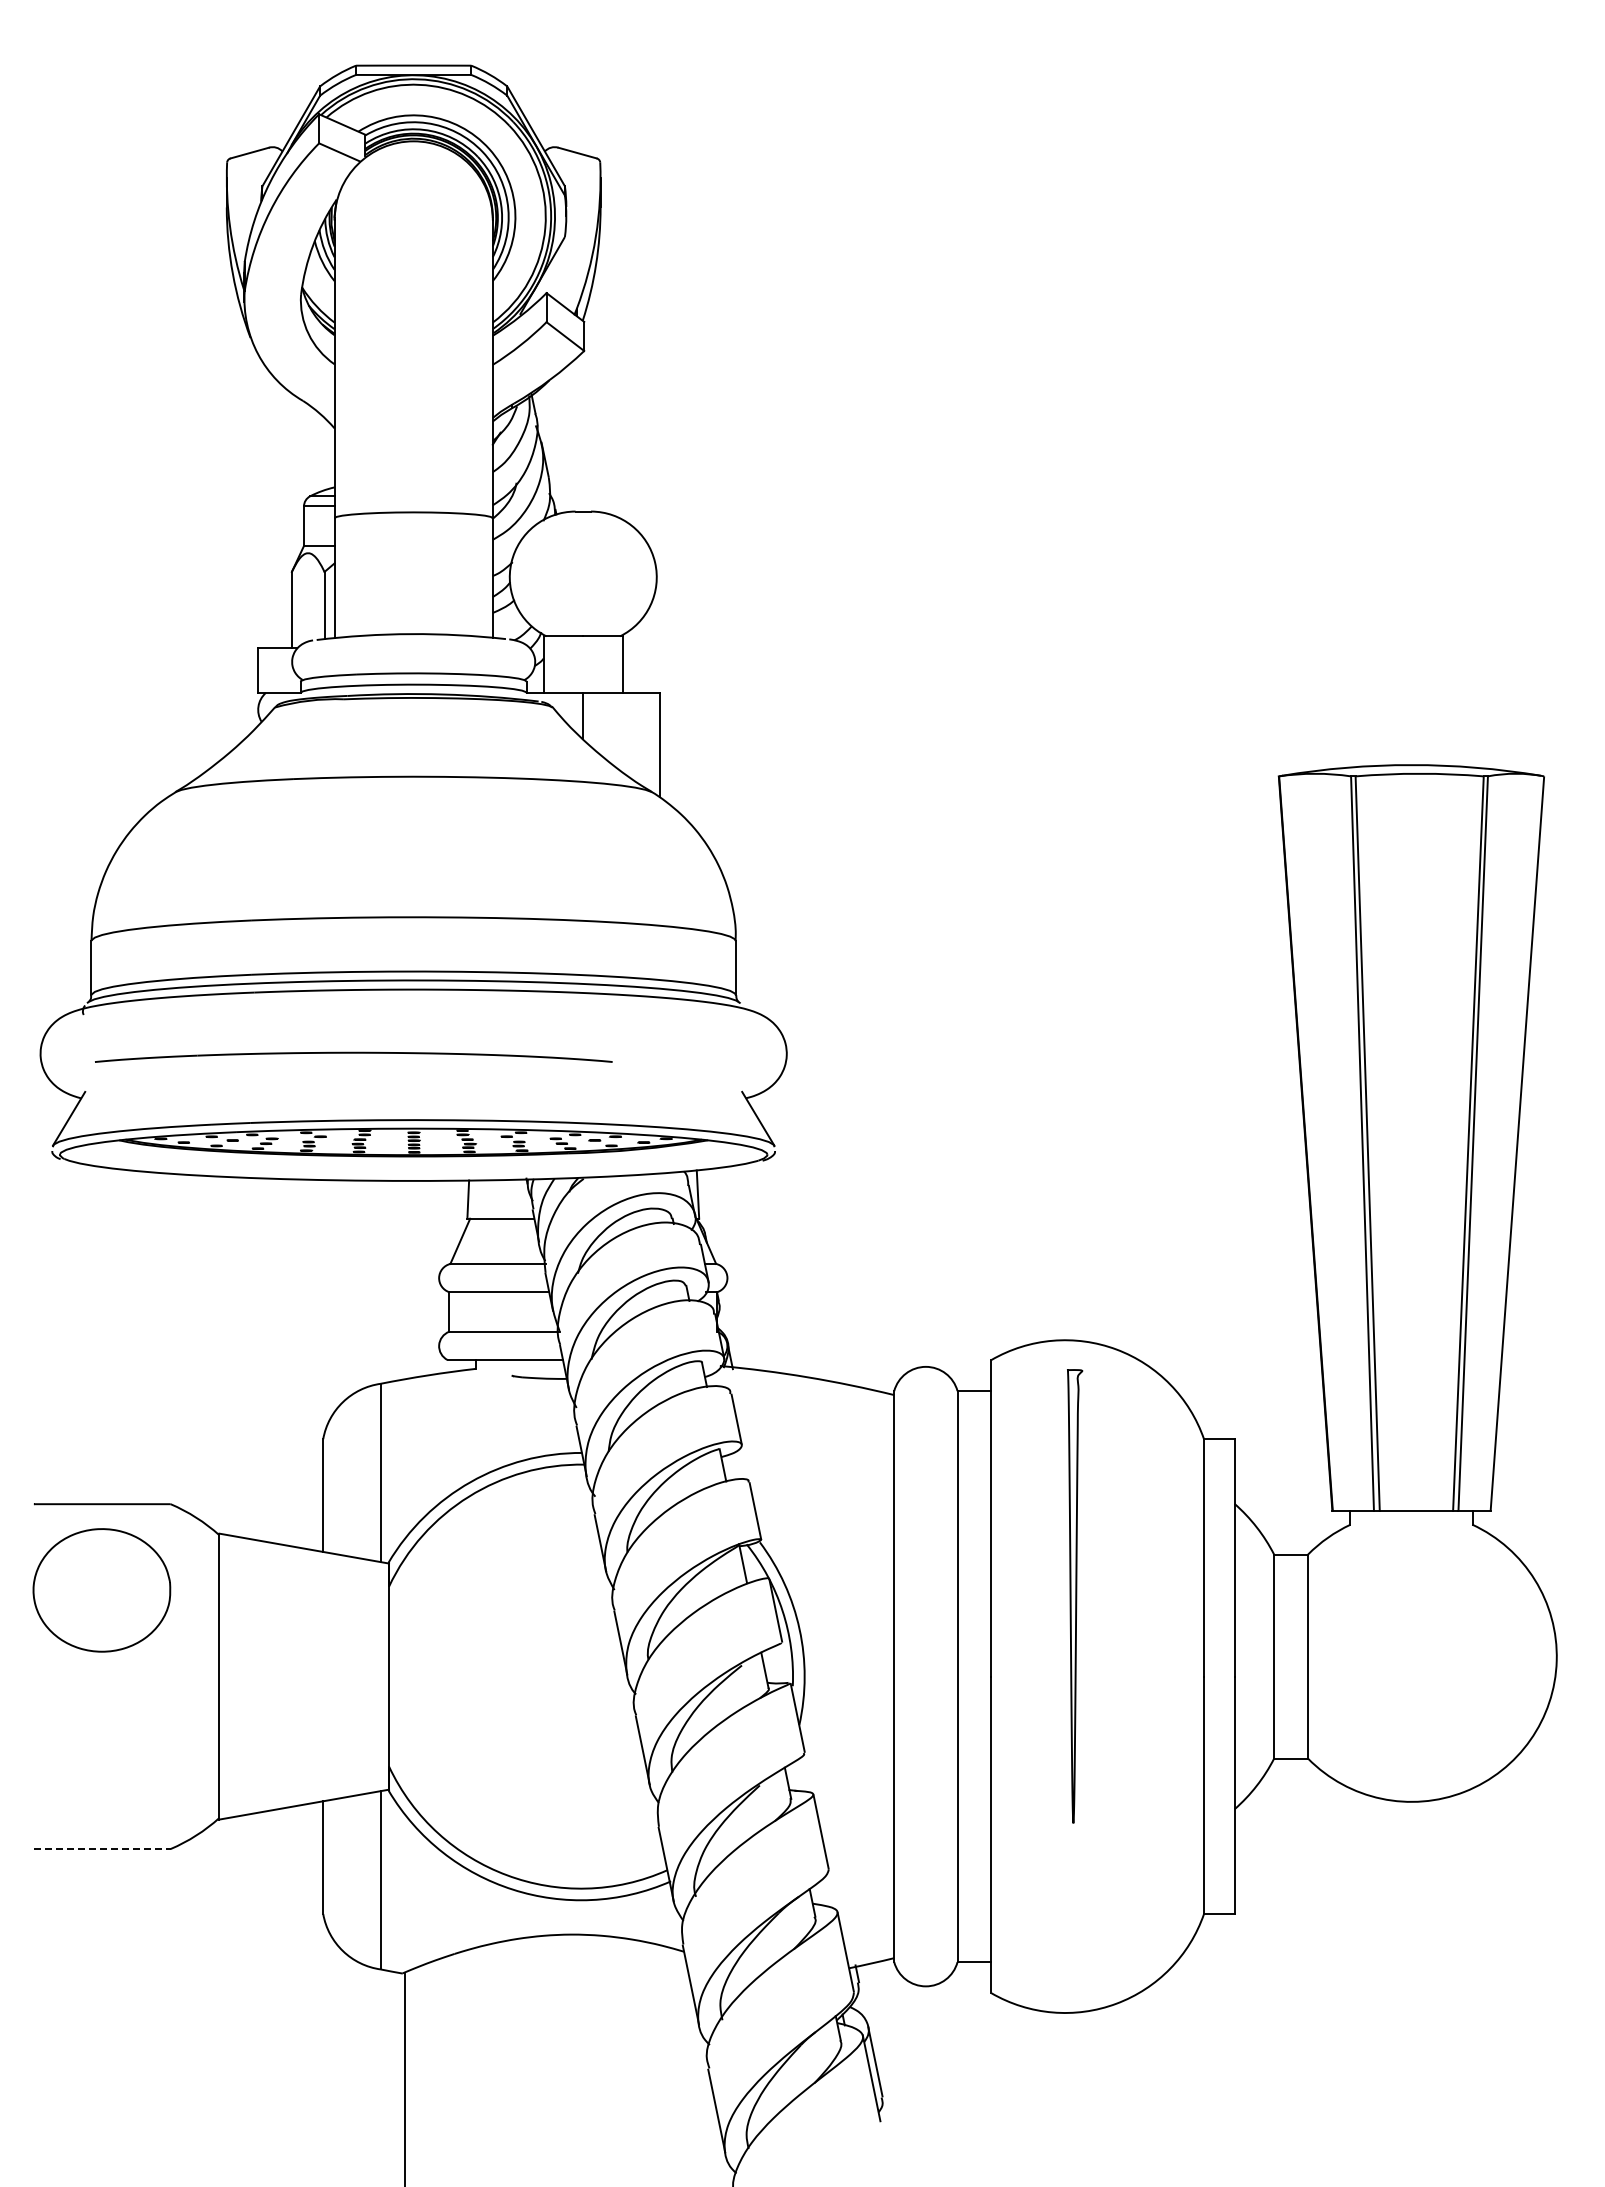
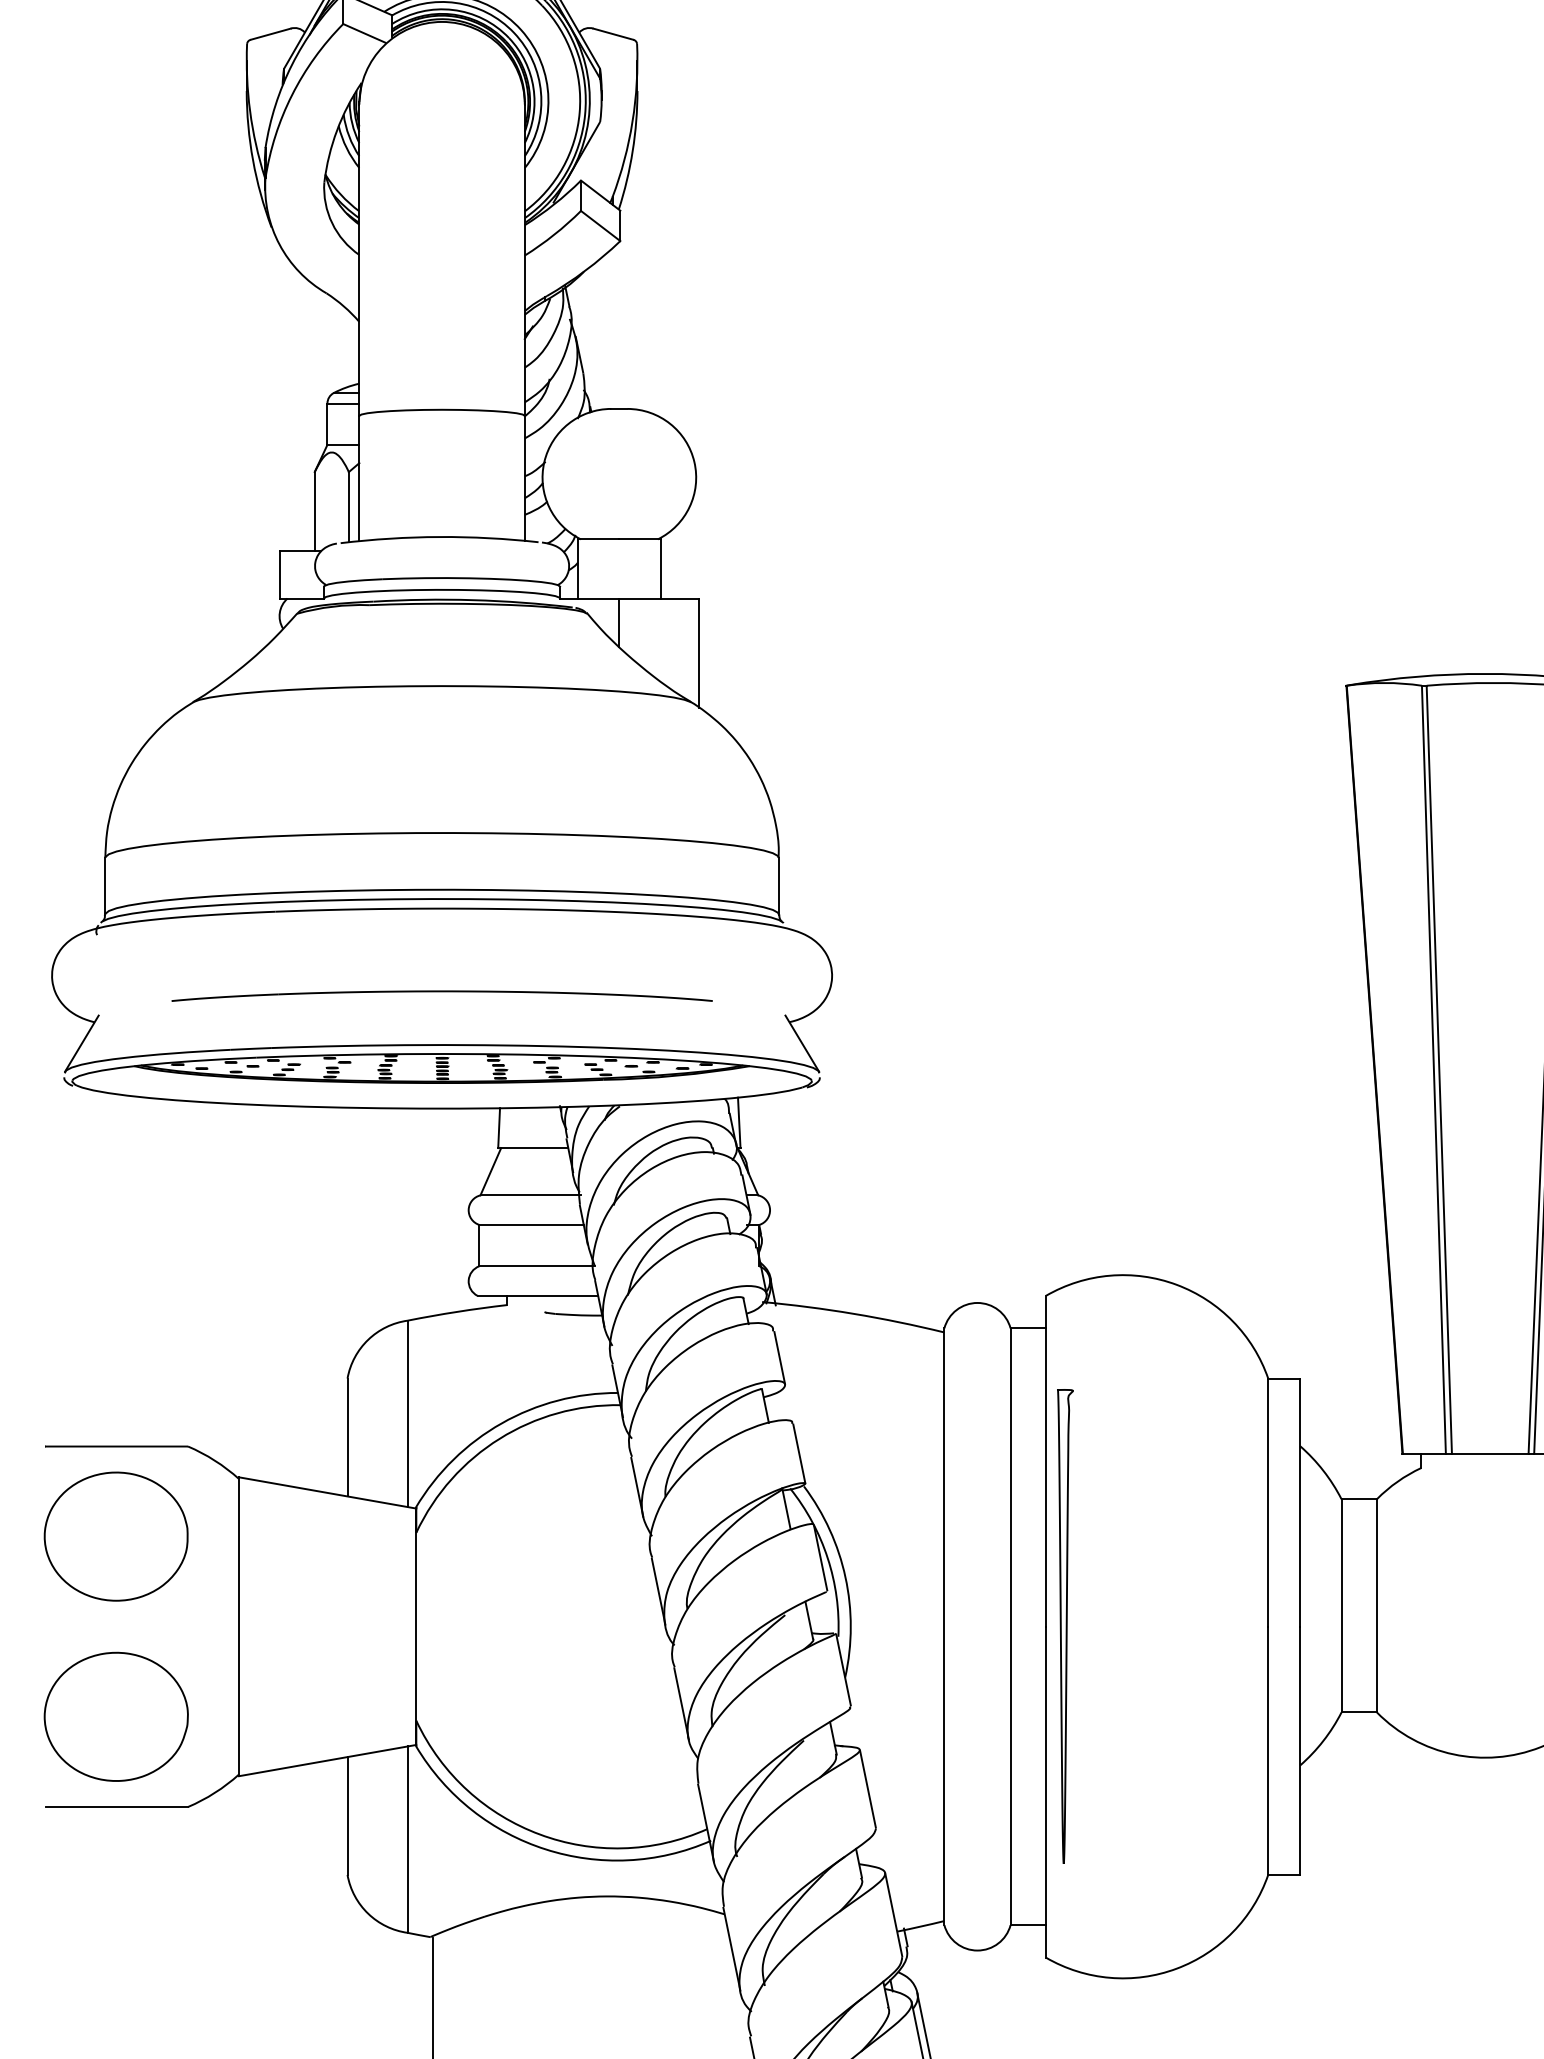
part: (353, 1056) -> (441, 995), moved
curve: (1075, 1596) -> (1065, 1626), moved
part: (101, 1762) -> (115, 1716), added
line: (103, 1849) -> (117, 1807), dashed -> solid

